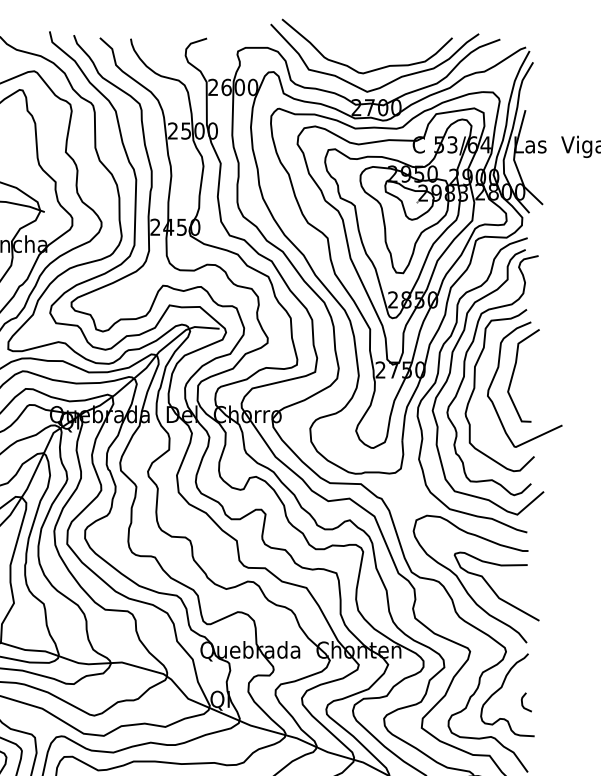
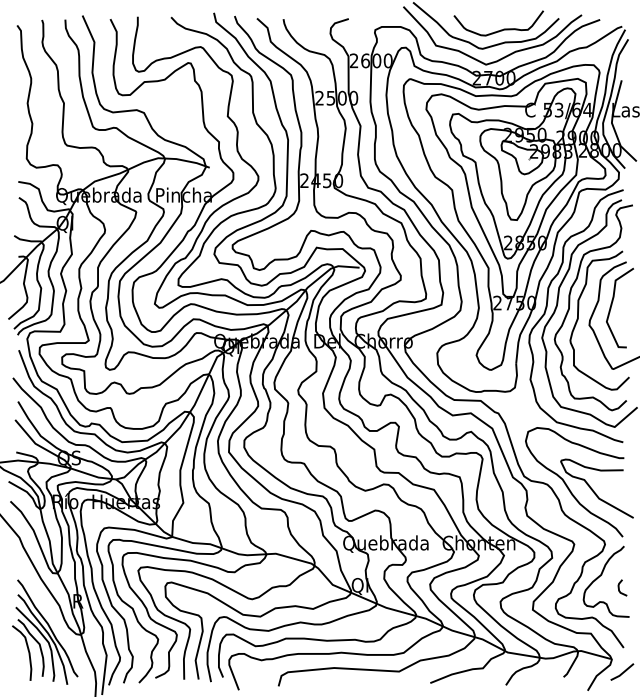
curve: (384, 50) -> (500, 29), added

